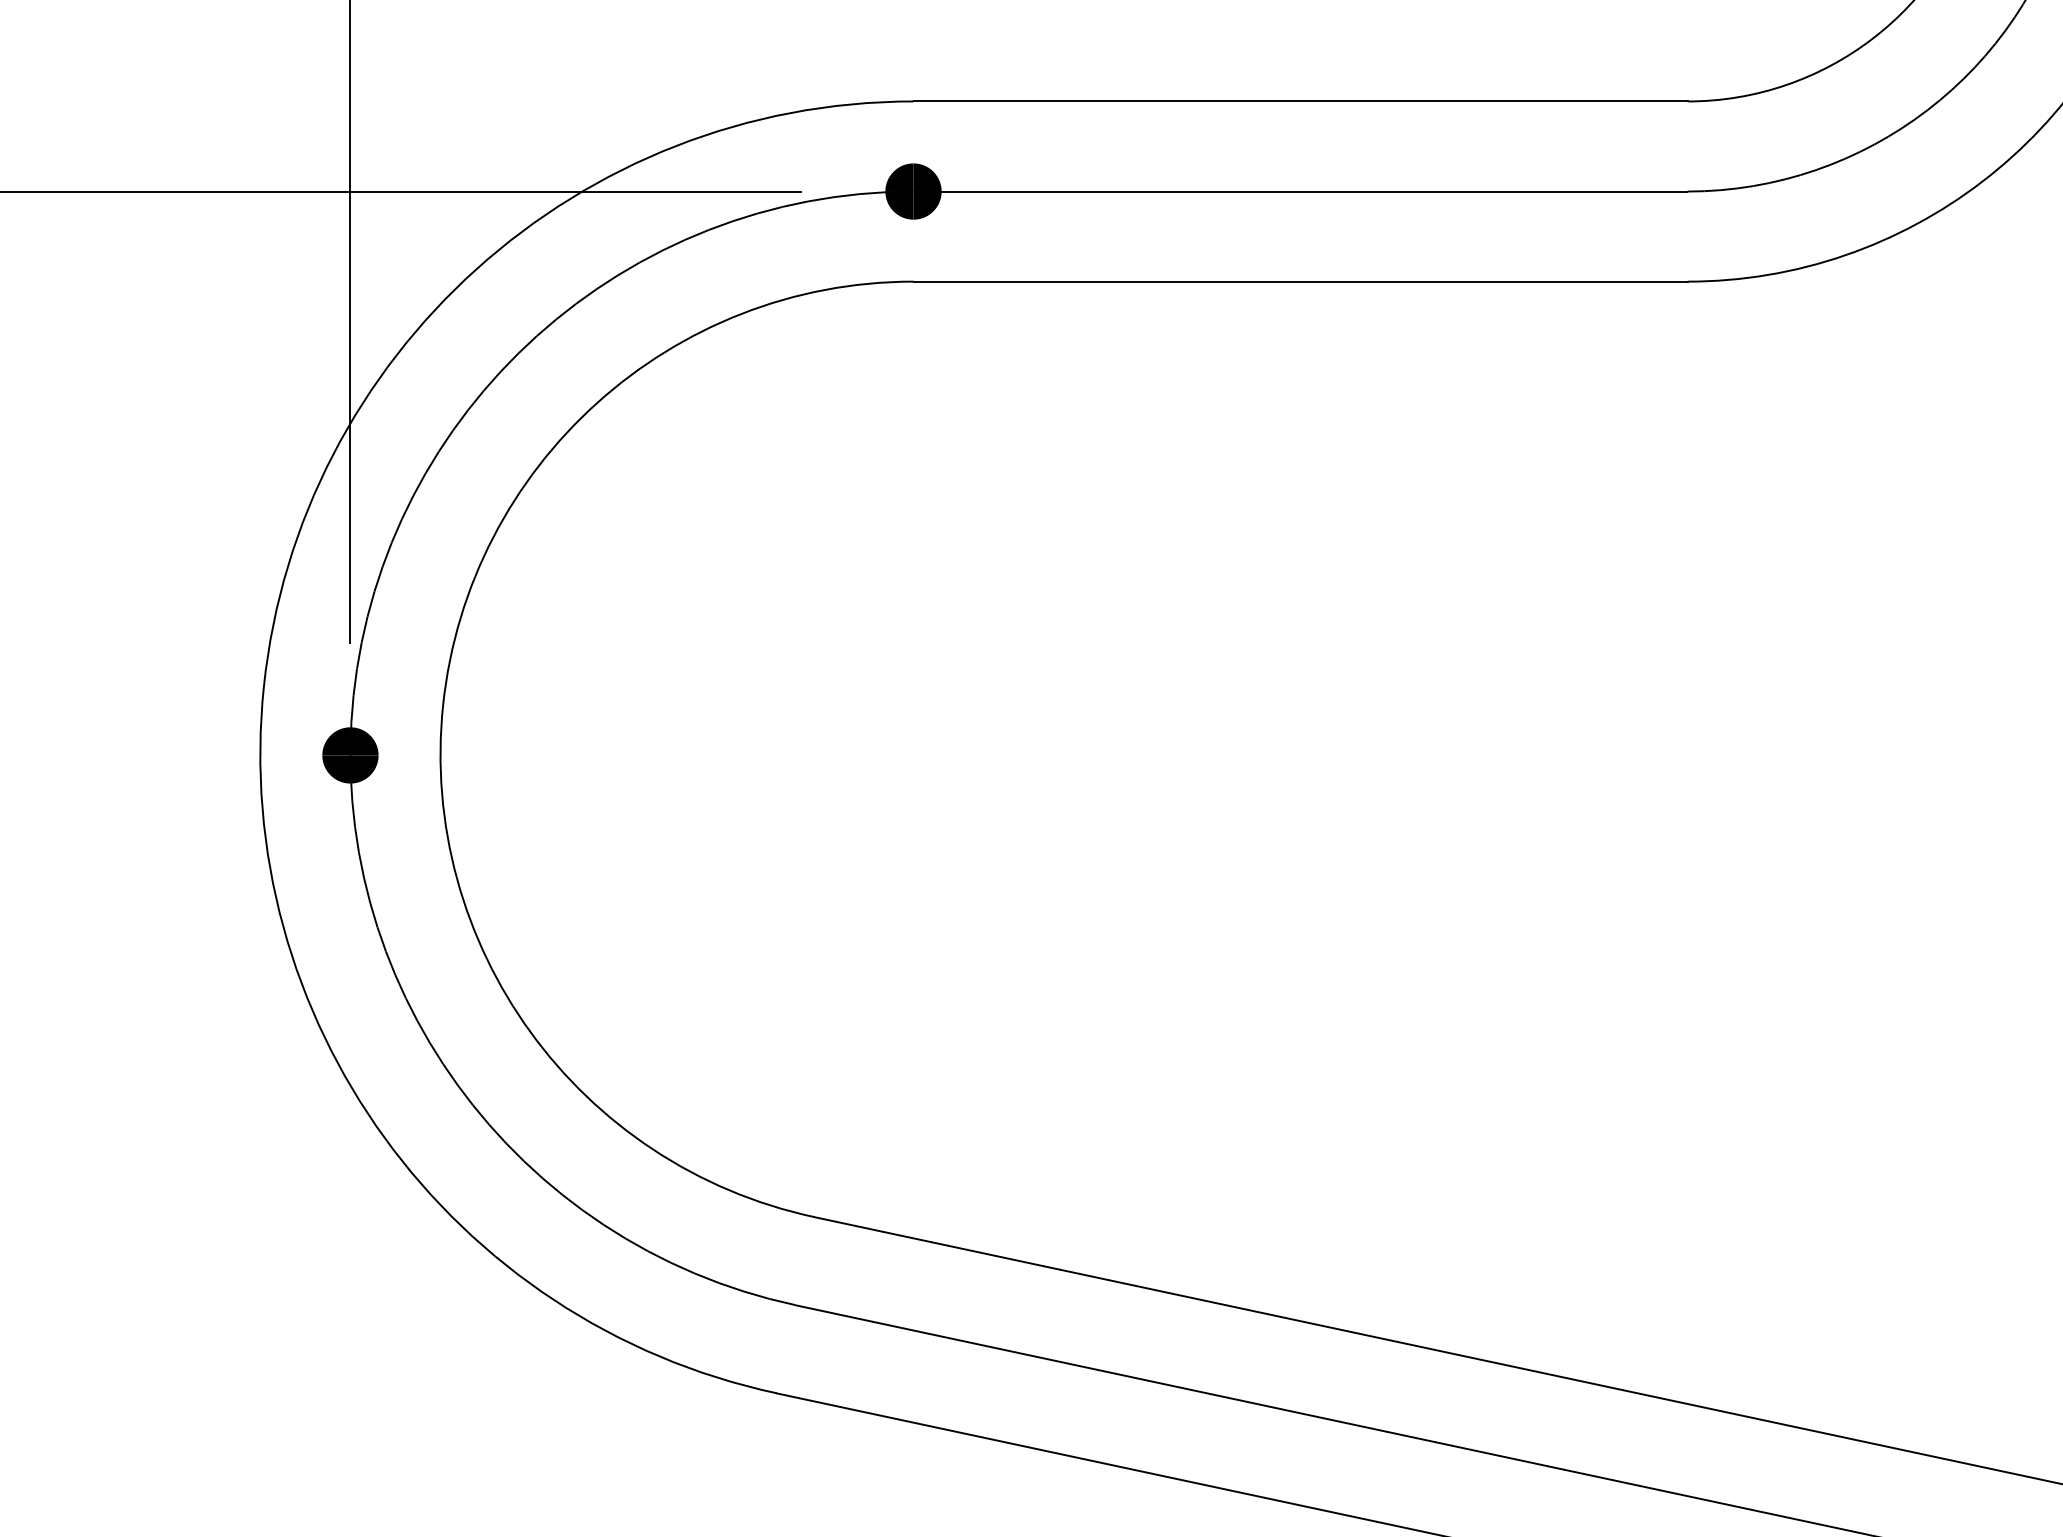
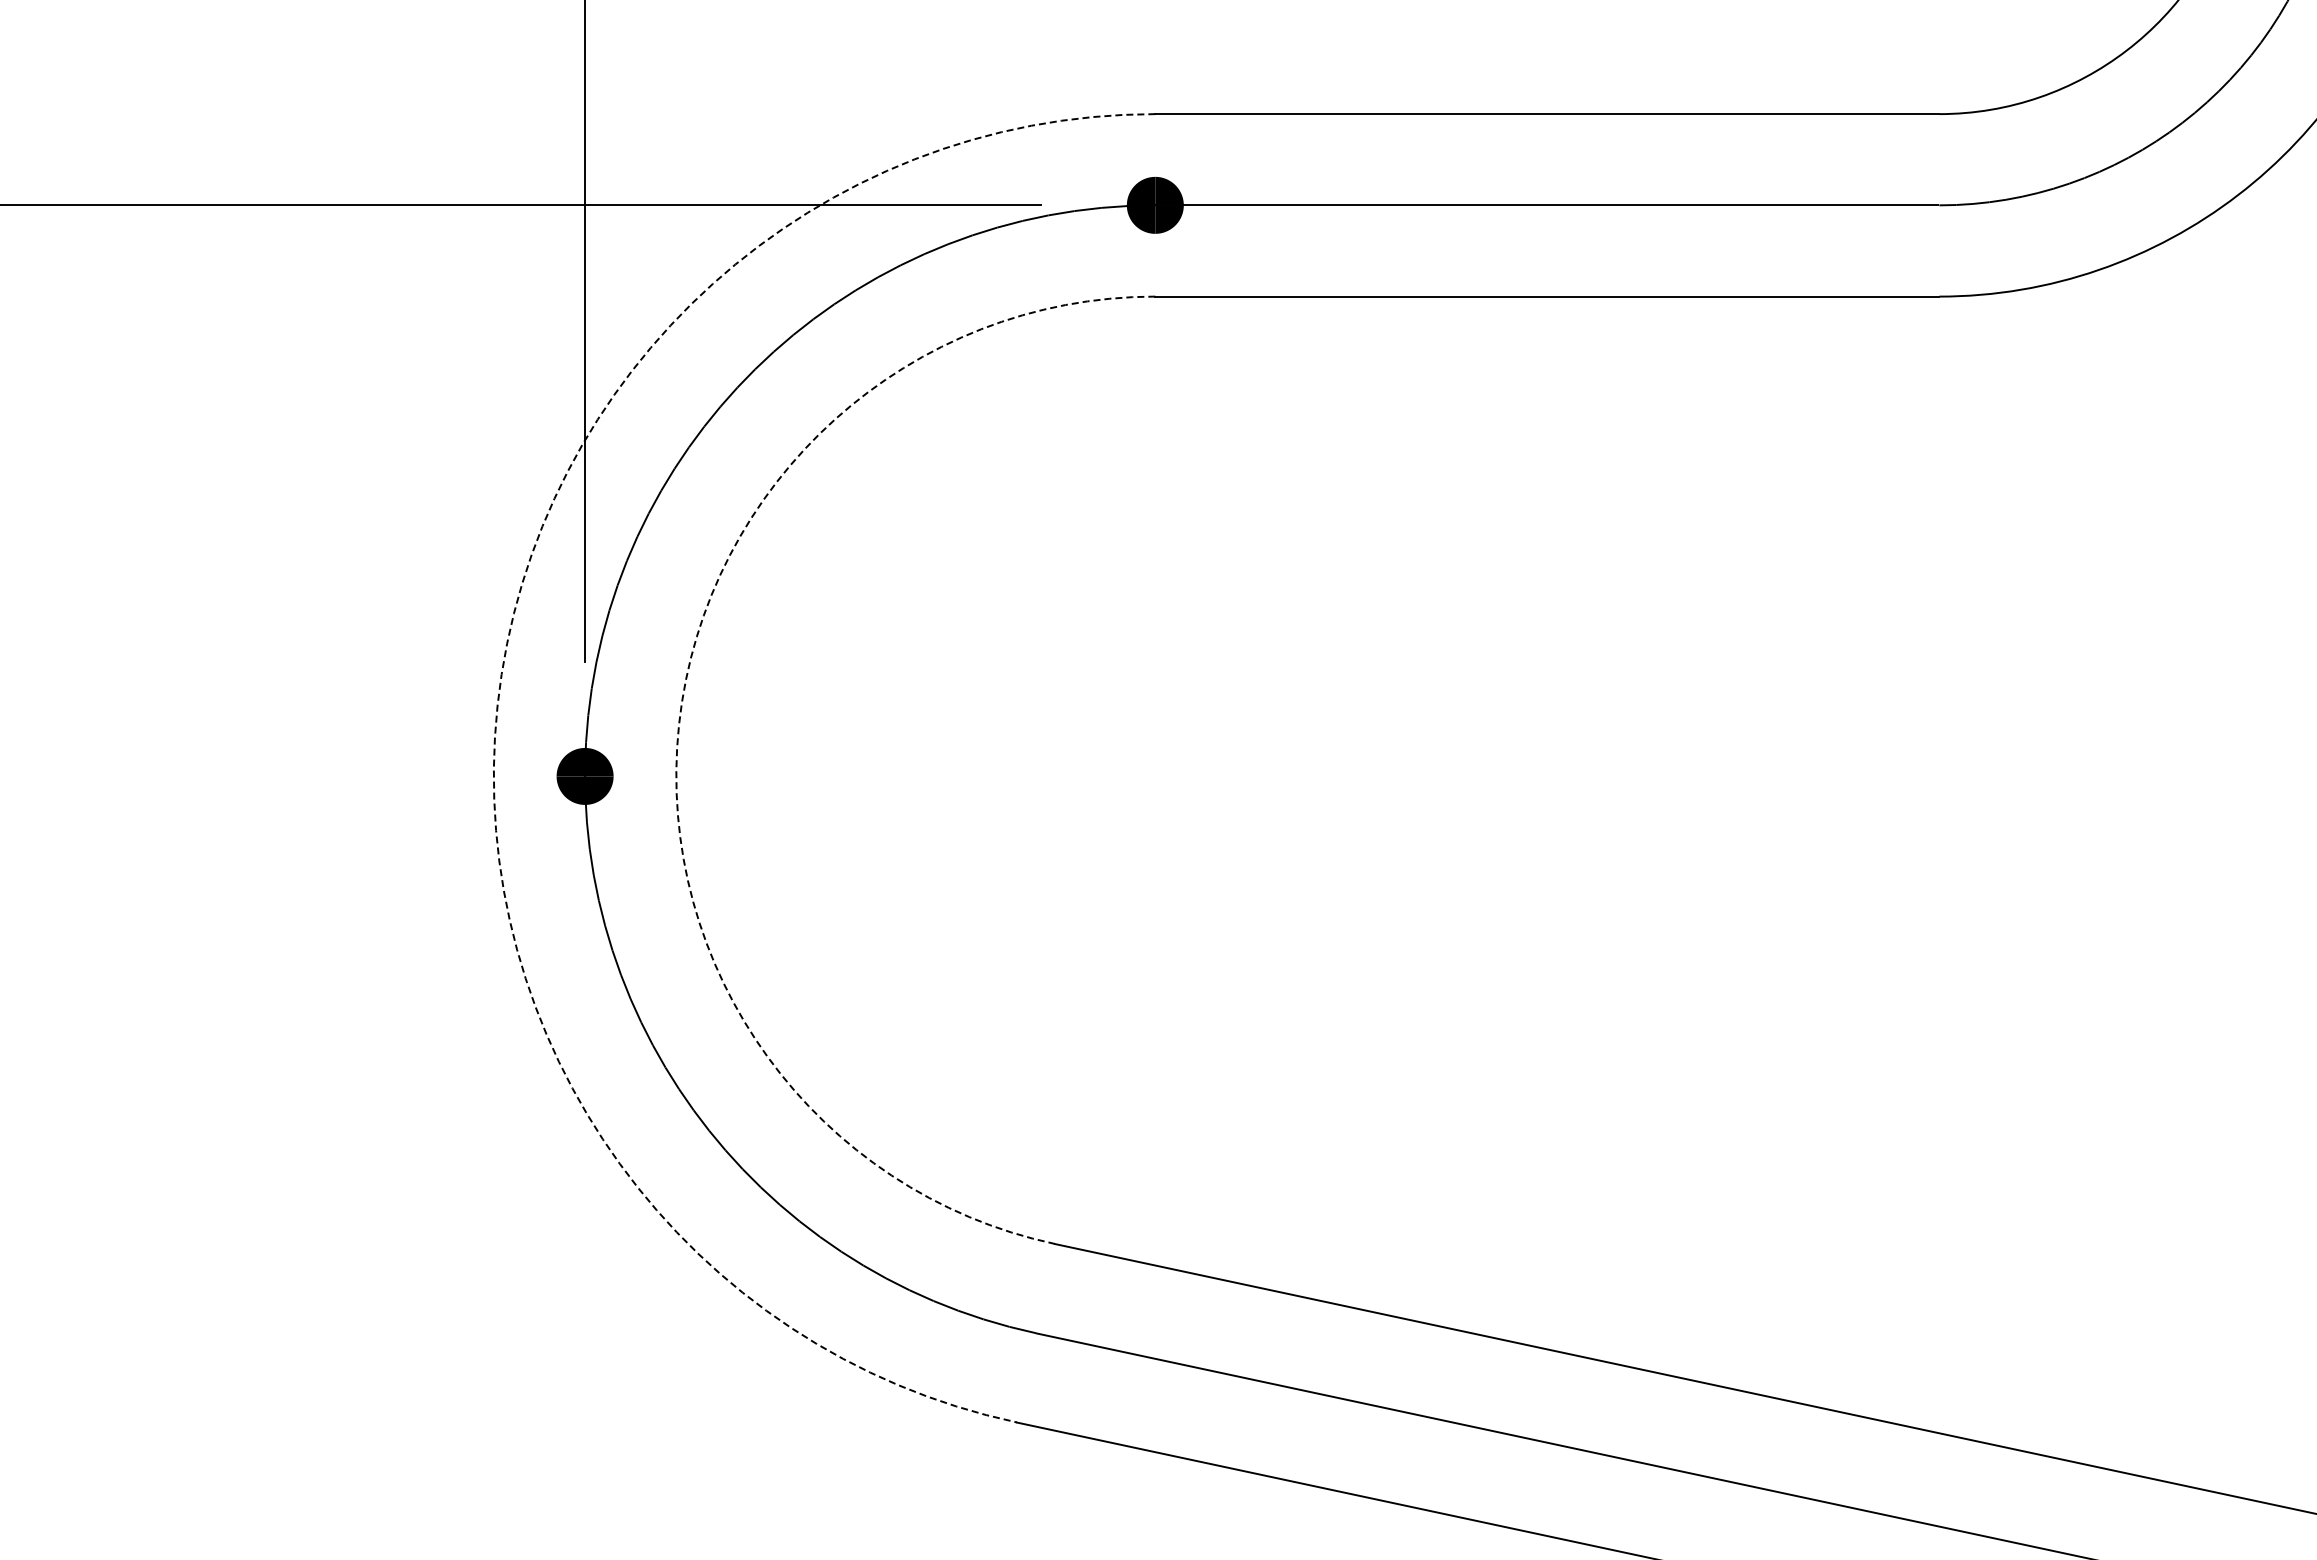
arc: (263, 686) -> (497, 706), solid -> dashed
arc: (443, 705) -> (679, 725), solid -> dashed

